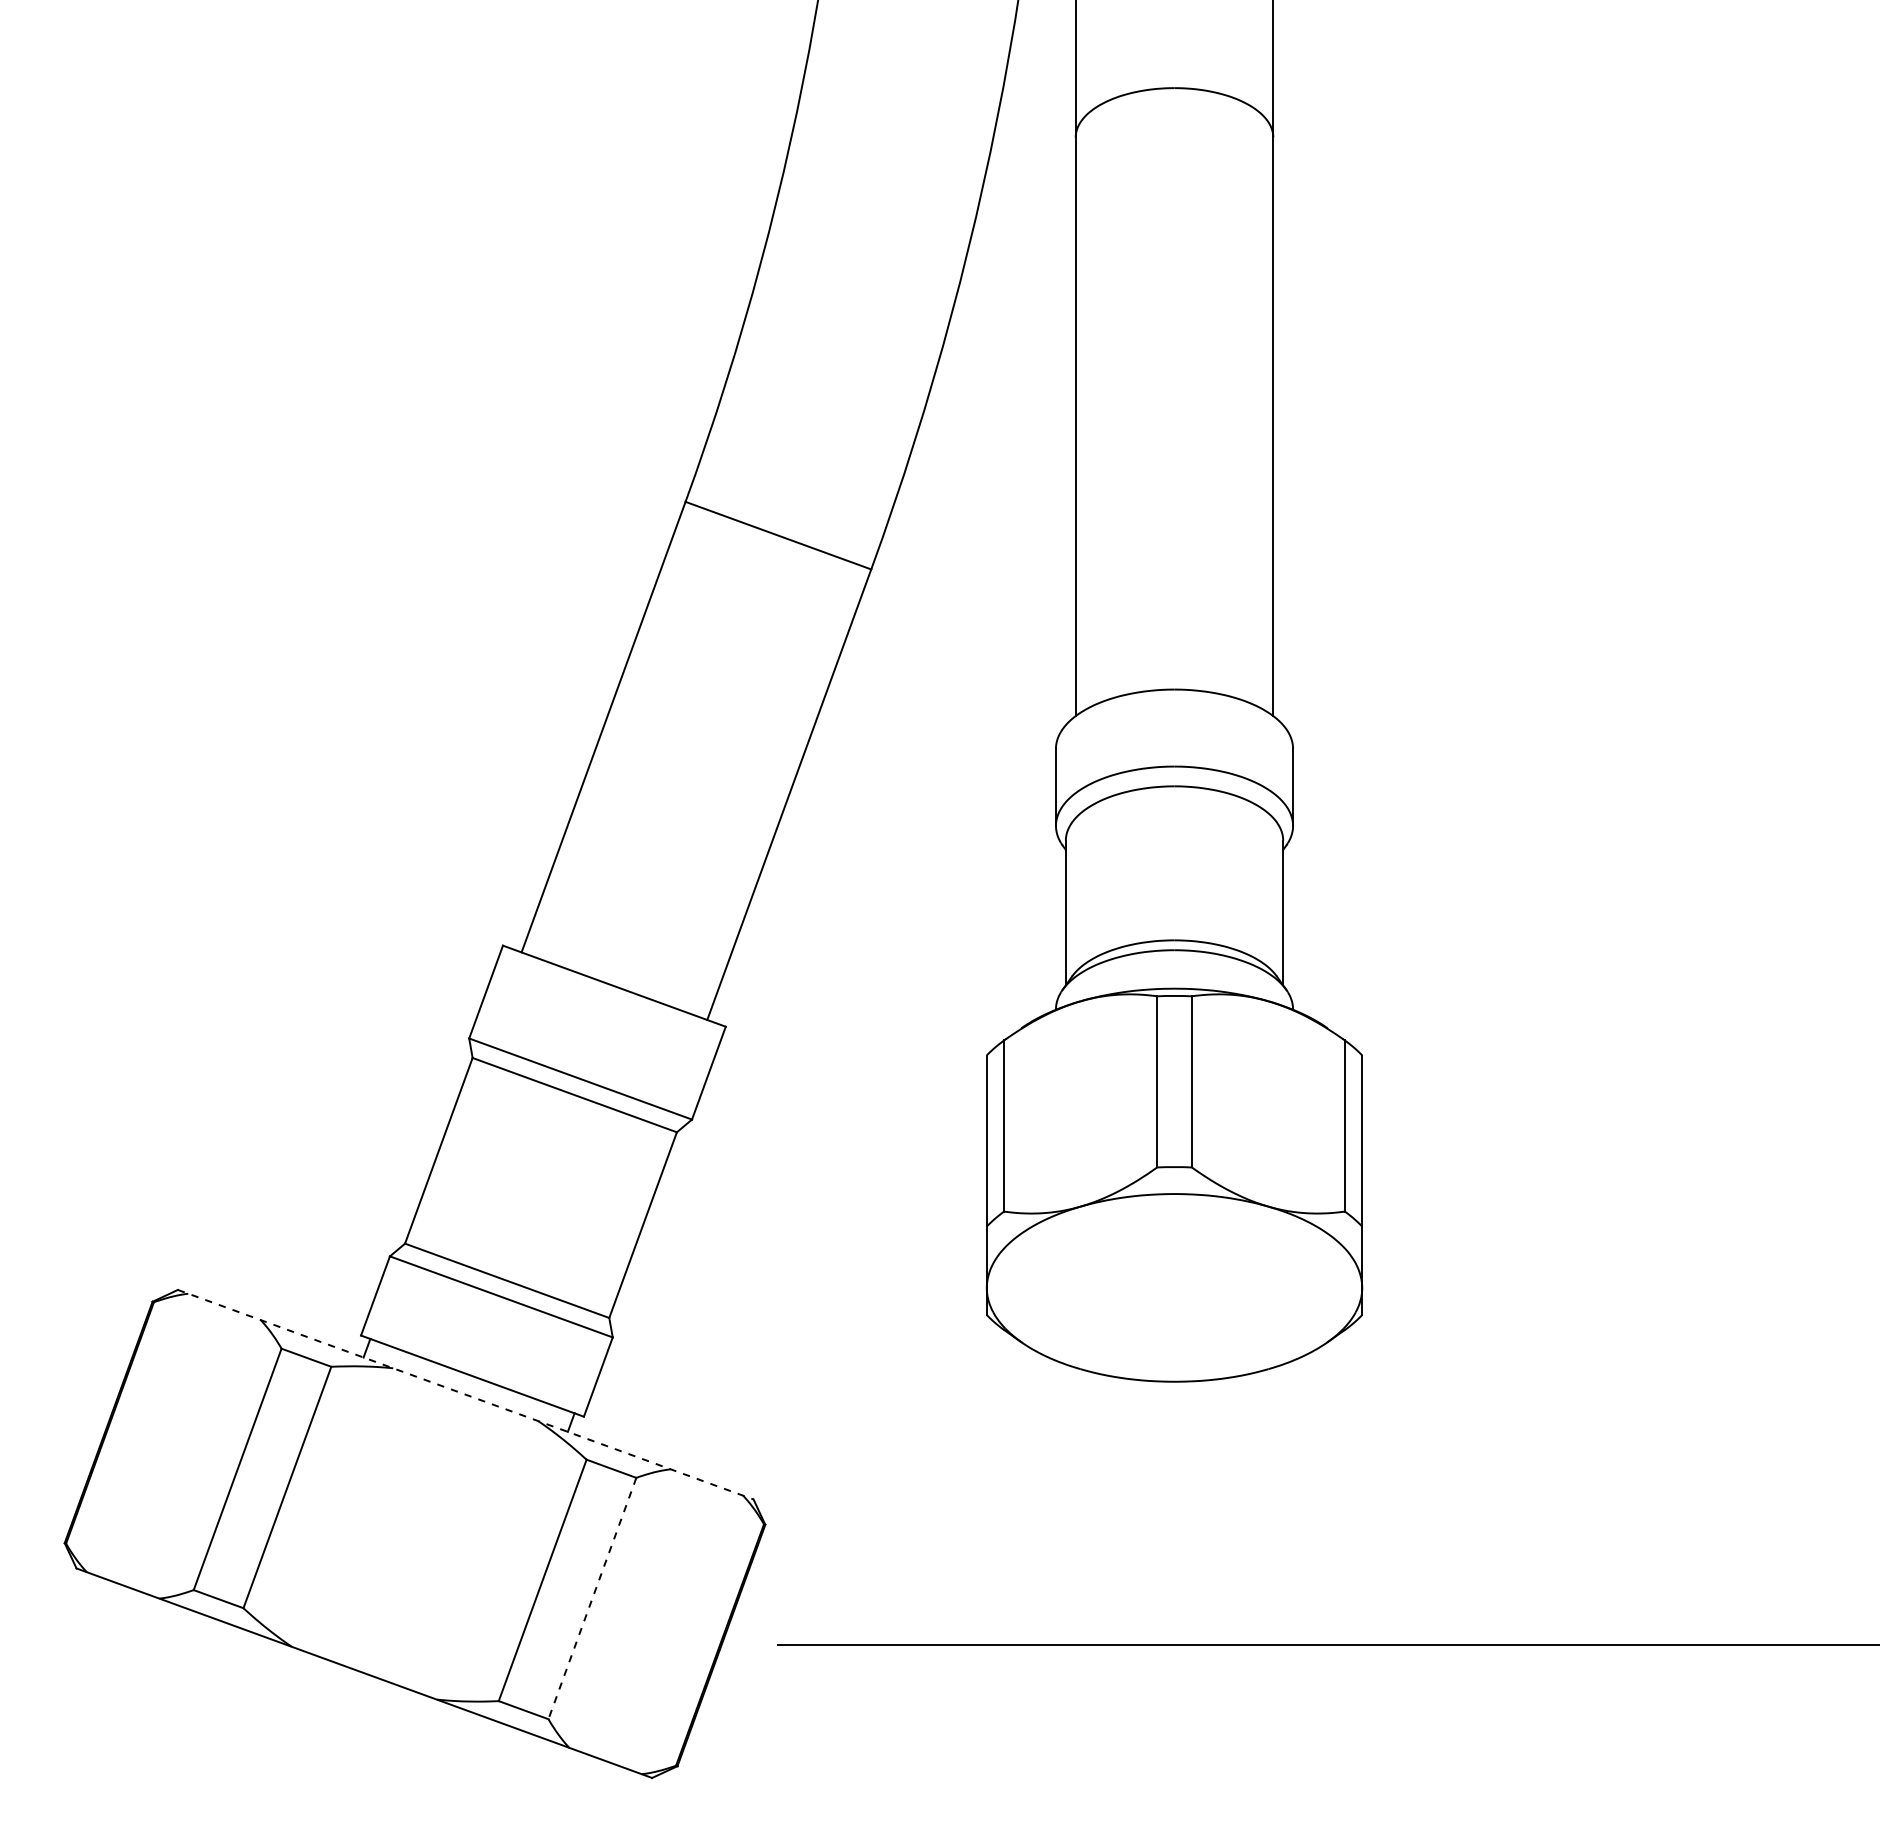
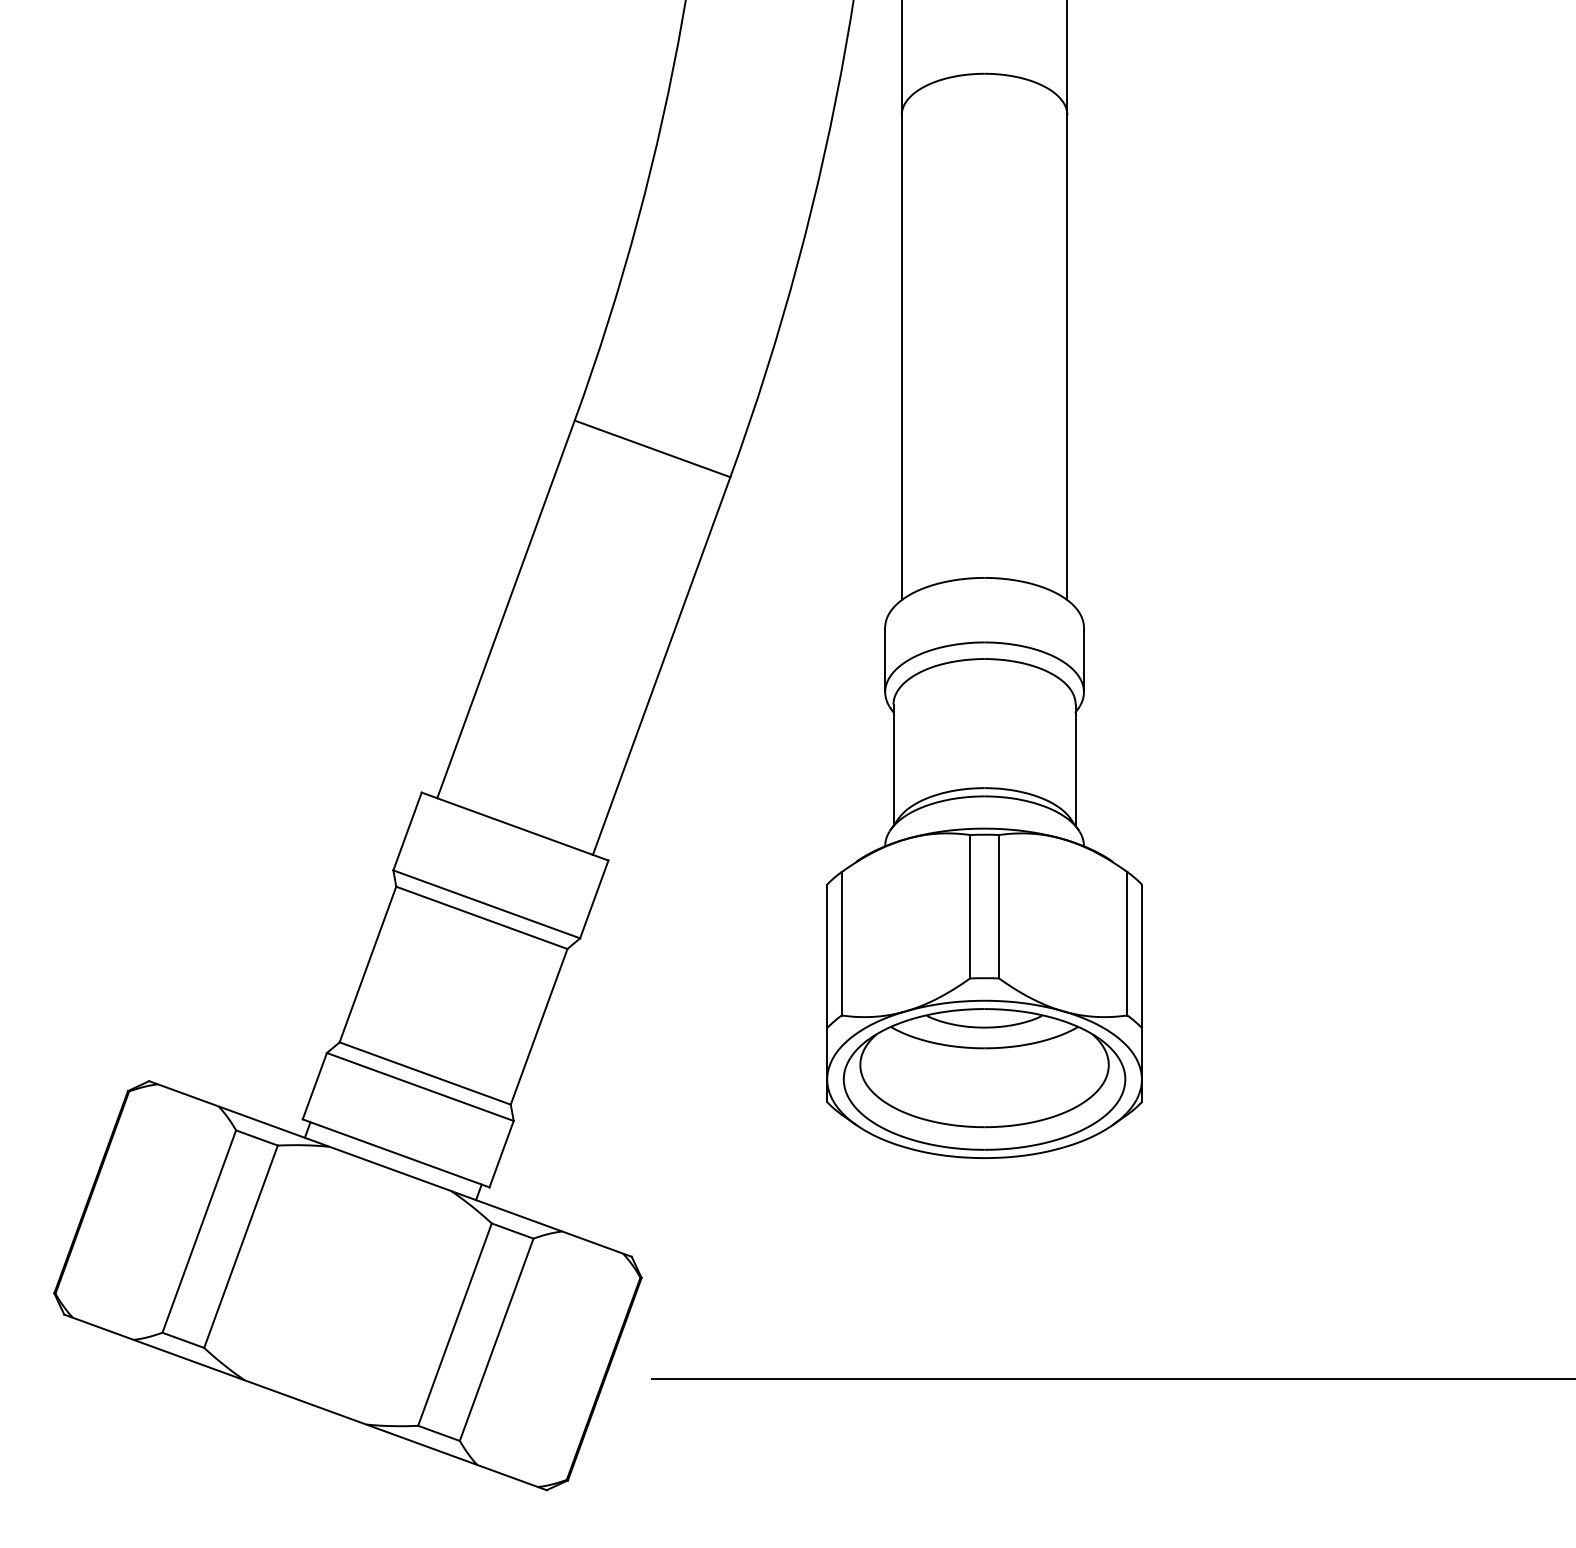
part: (1174, 1287) -> (984, 1079), added
line: (466, 1394) -> (391, 1168), dashed -> solid
line: (592, 1599) -> (496, 1340), dashed -> solid

